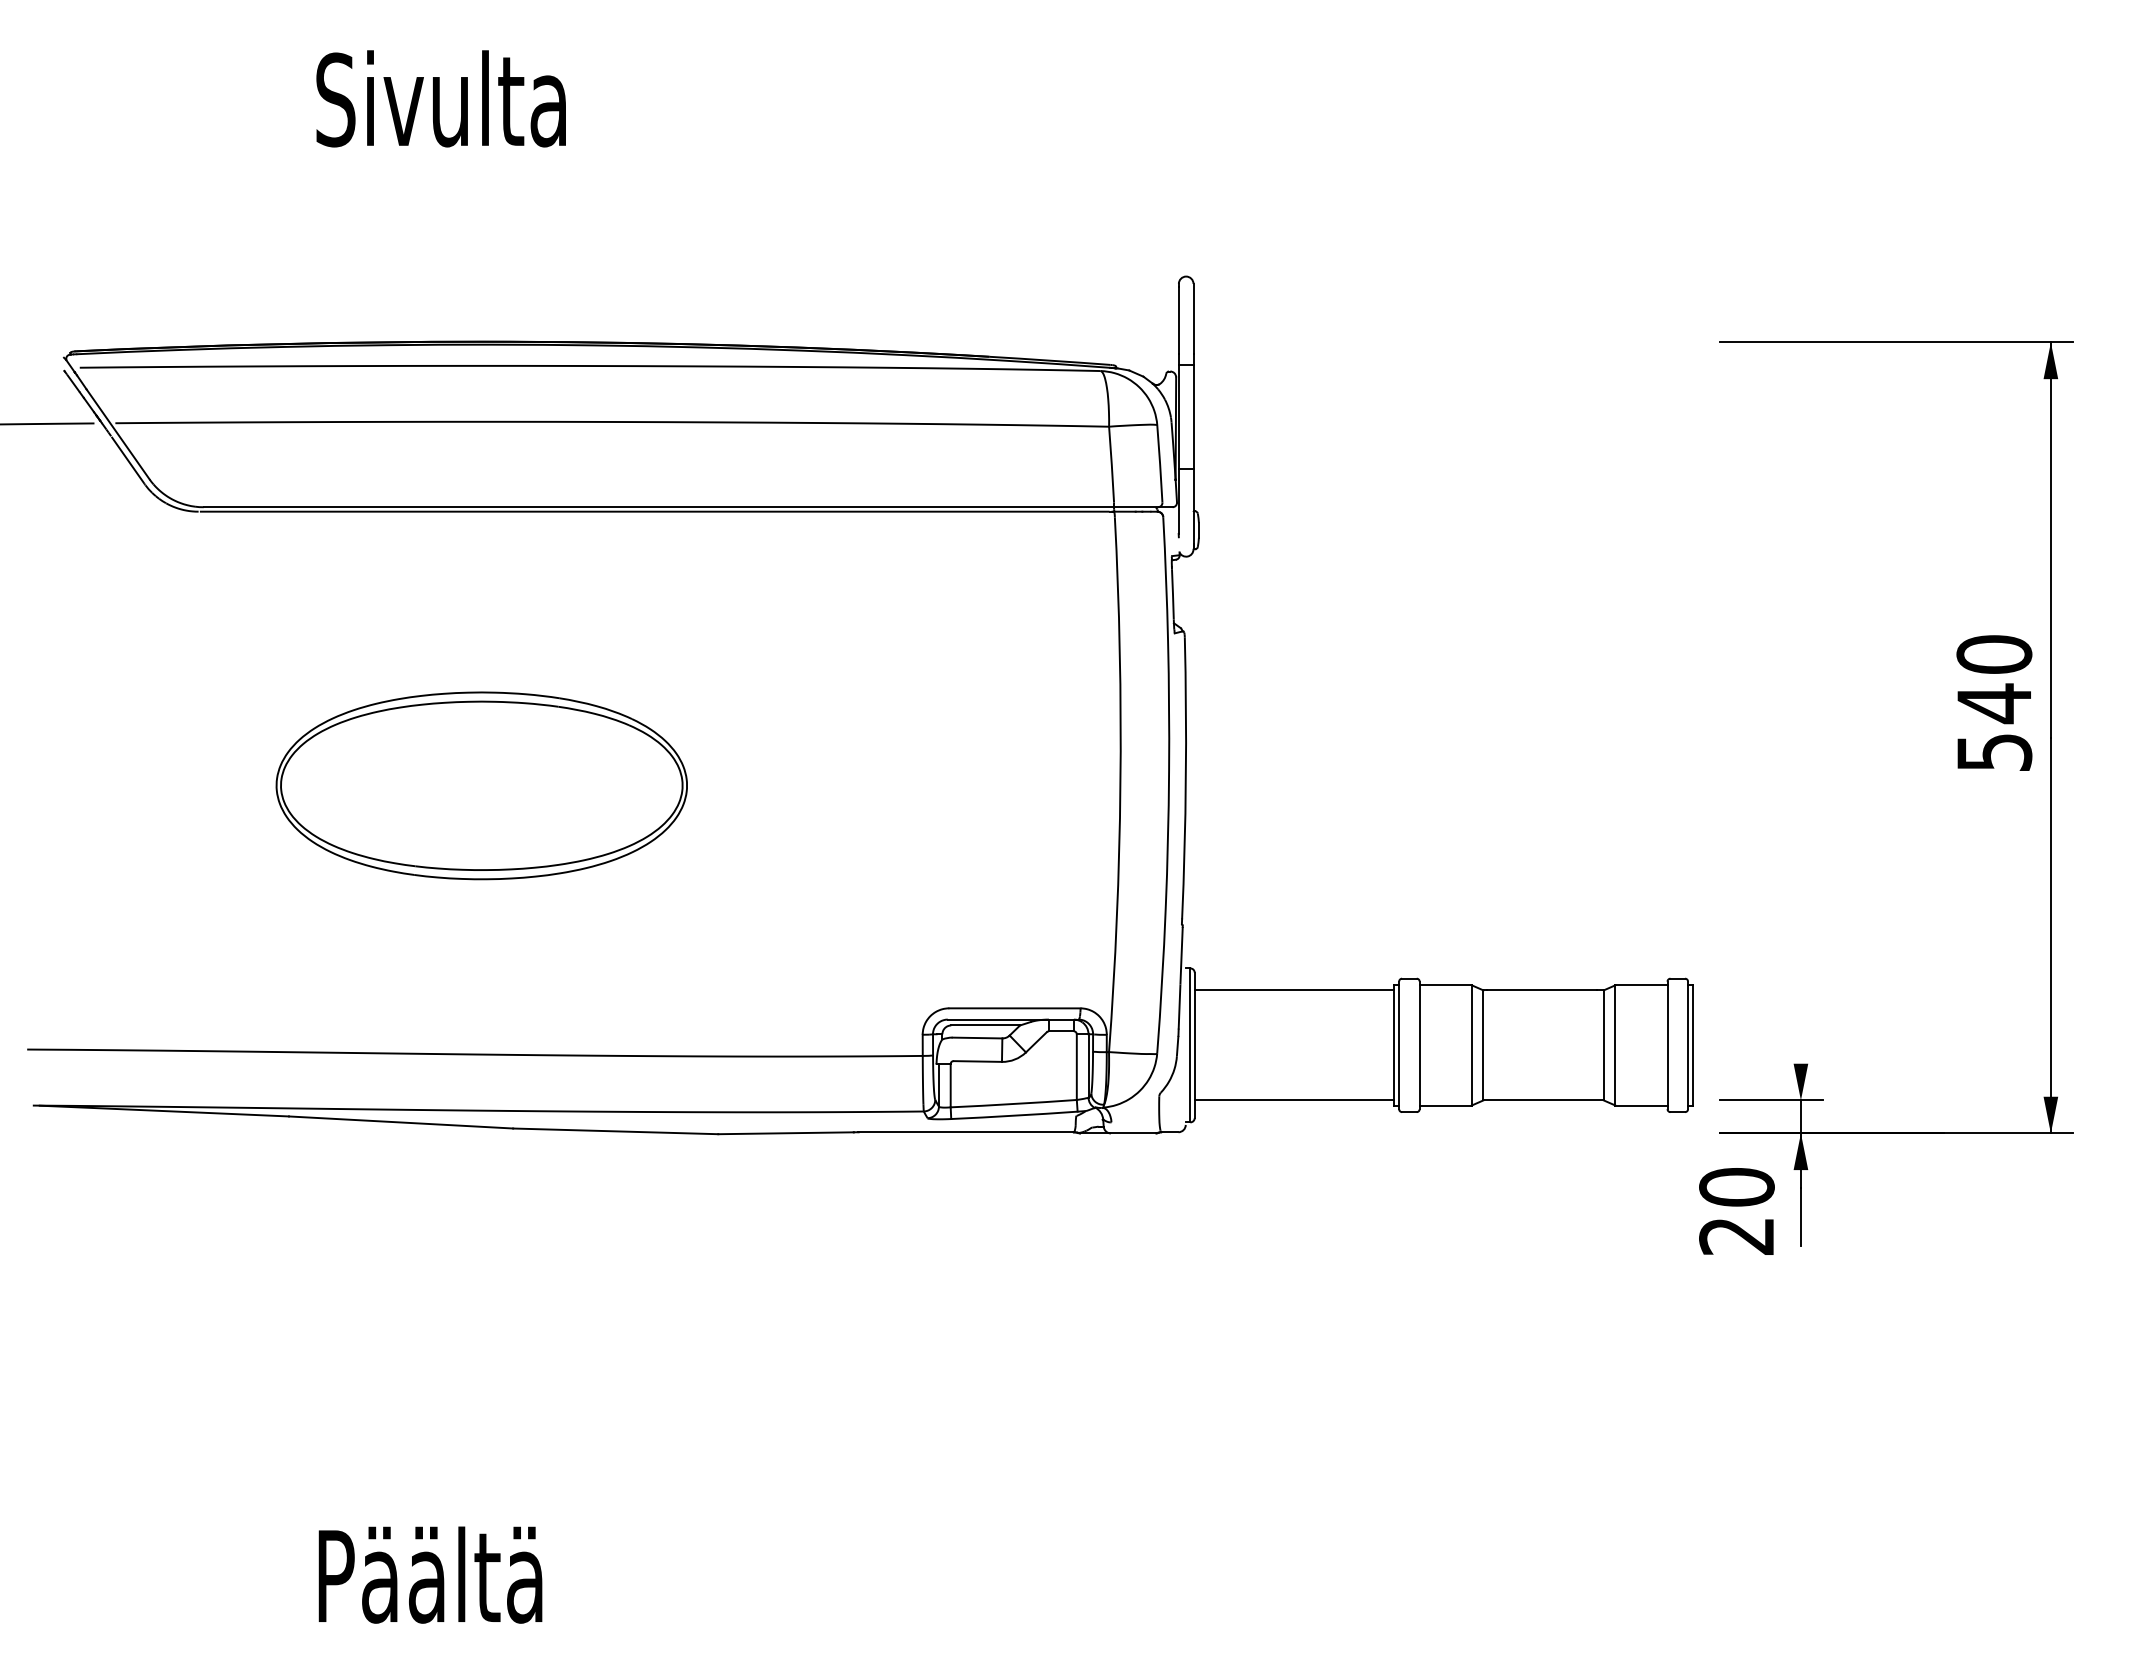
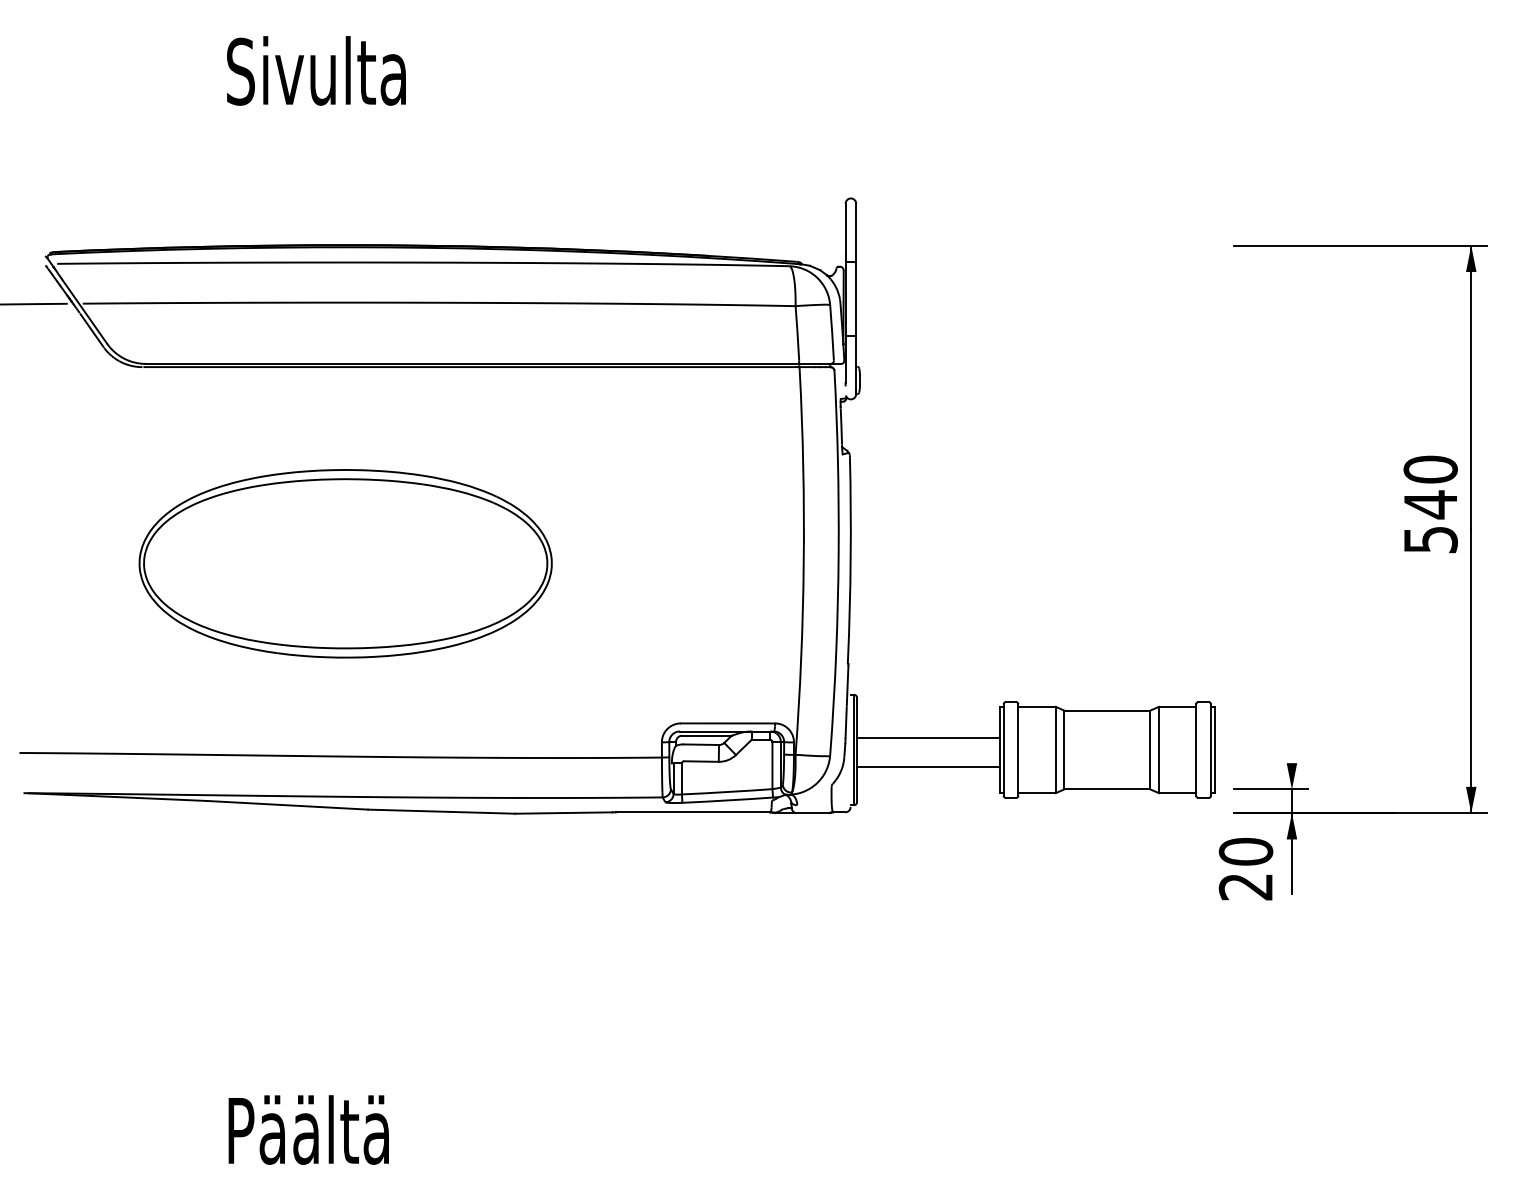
part: (481, 785) -> (345, 563), size x1.4
line: (1294, 990) -> (928, 767), moved
line: (1294, 1100) -> (928, 737), moved

